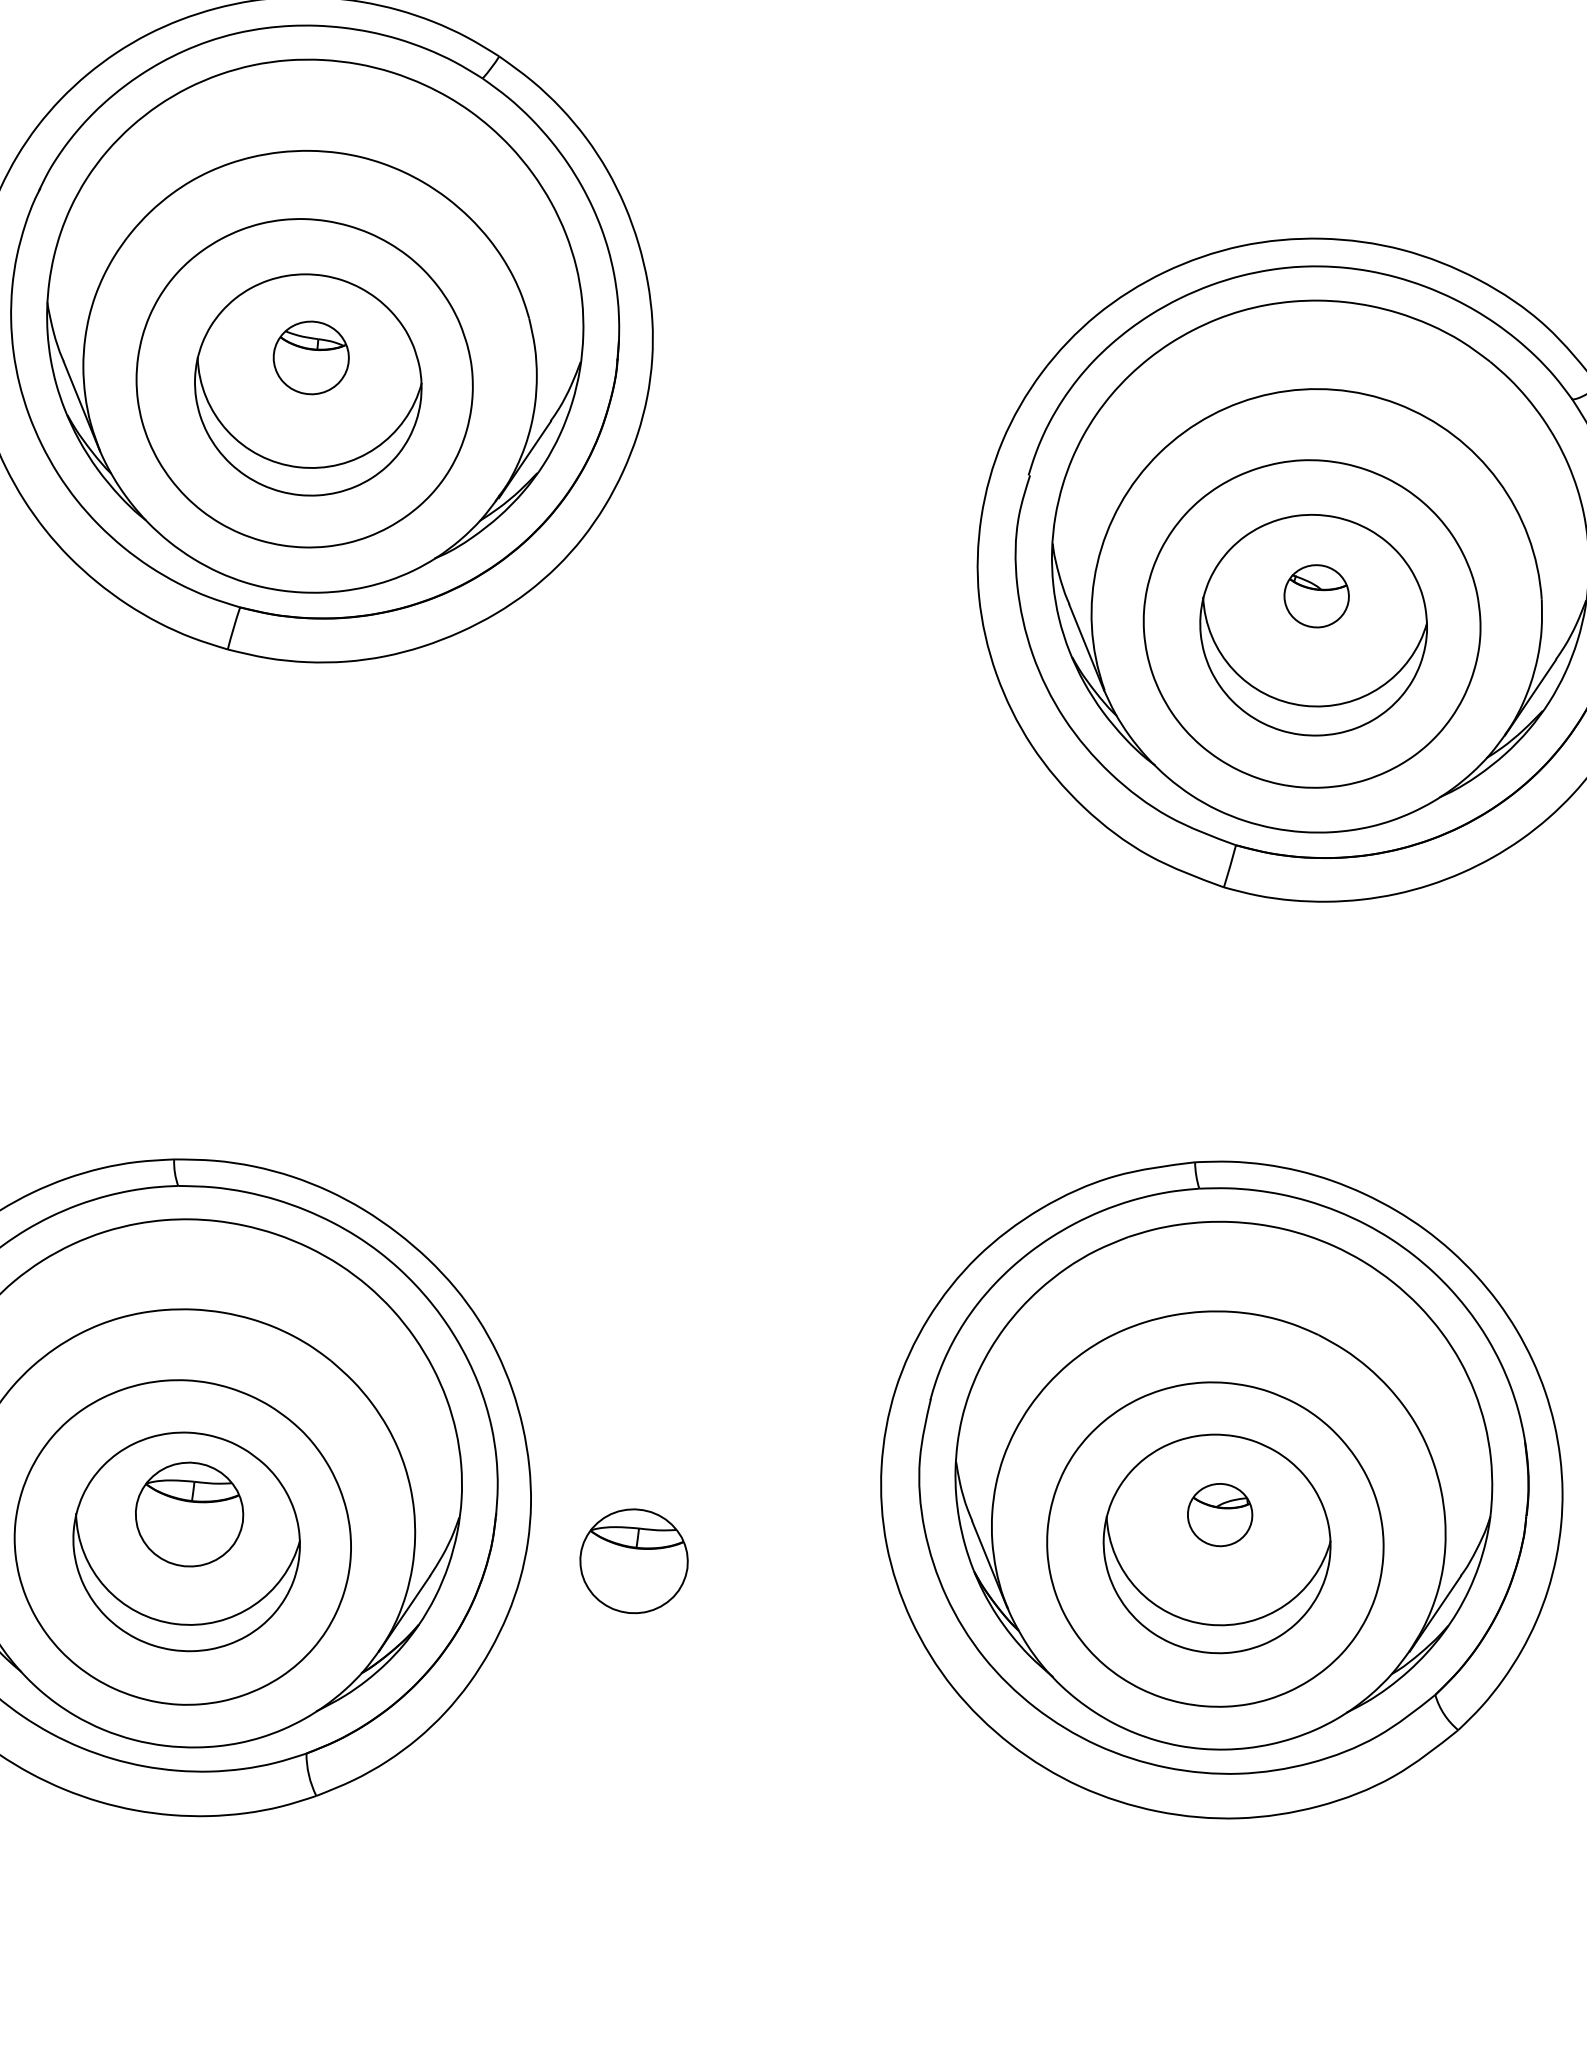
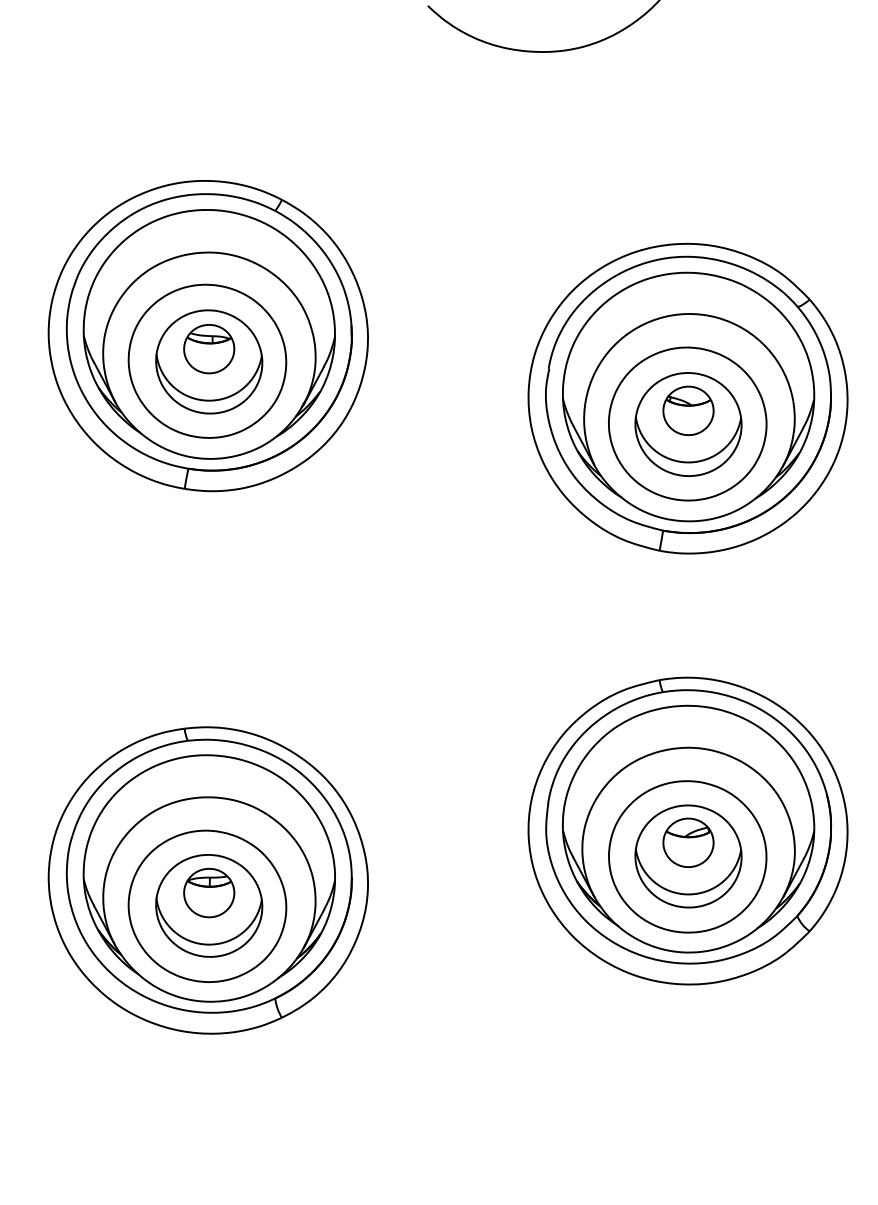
part: (311, 358) -> (209, 349), size x1.43
part: (1316, 595) -> (688, 410), size x1.67
part: (1220, 1514) -> (688, 842), size x1.67
part: (634, 1562) -> (418, 893), removed

